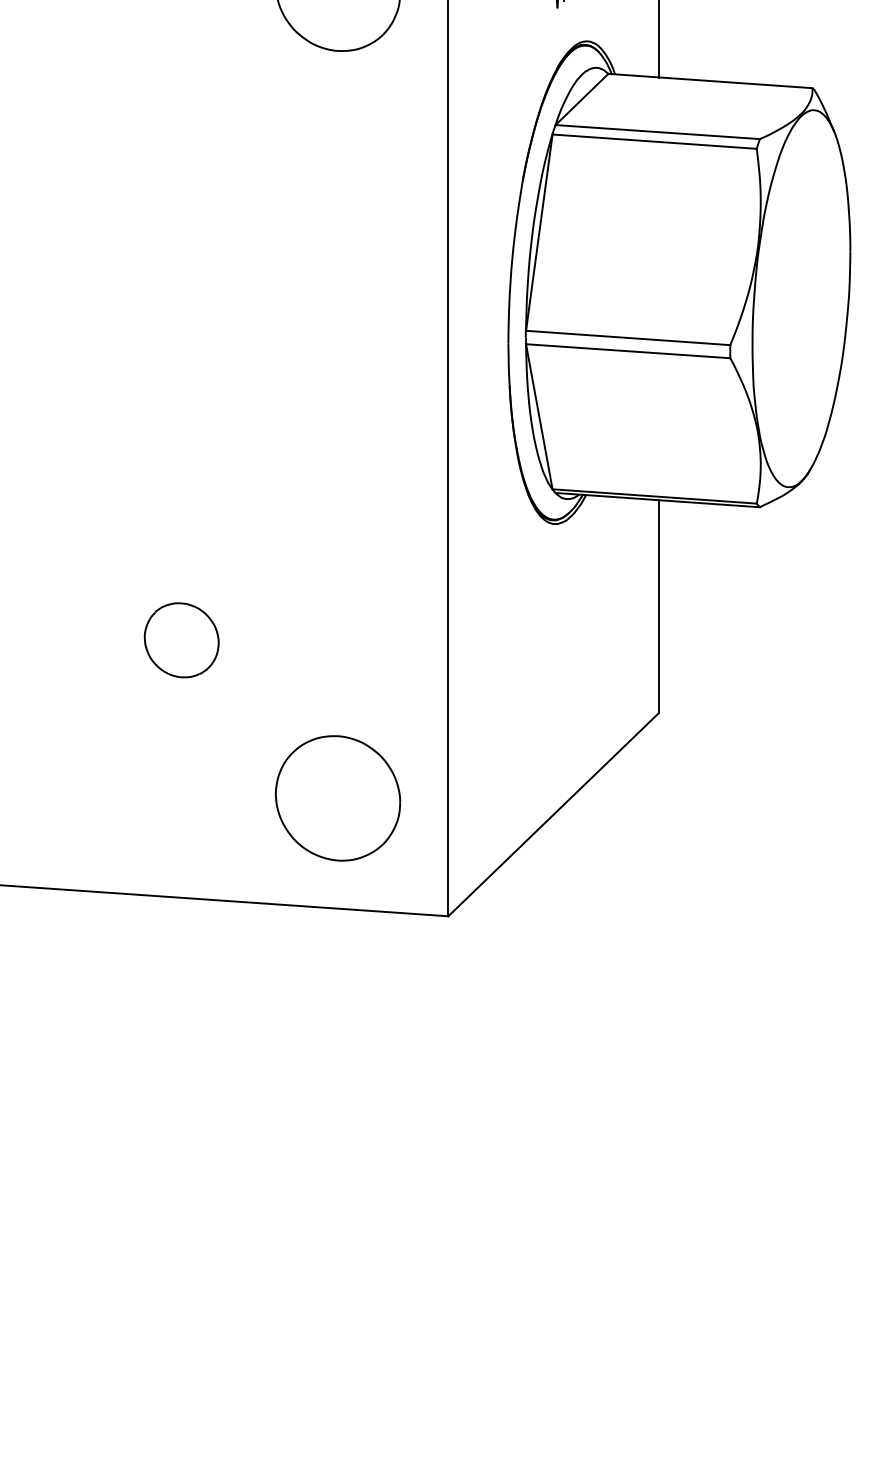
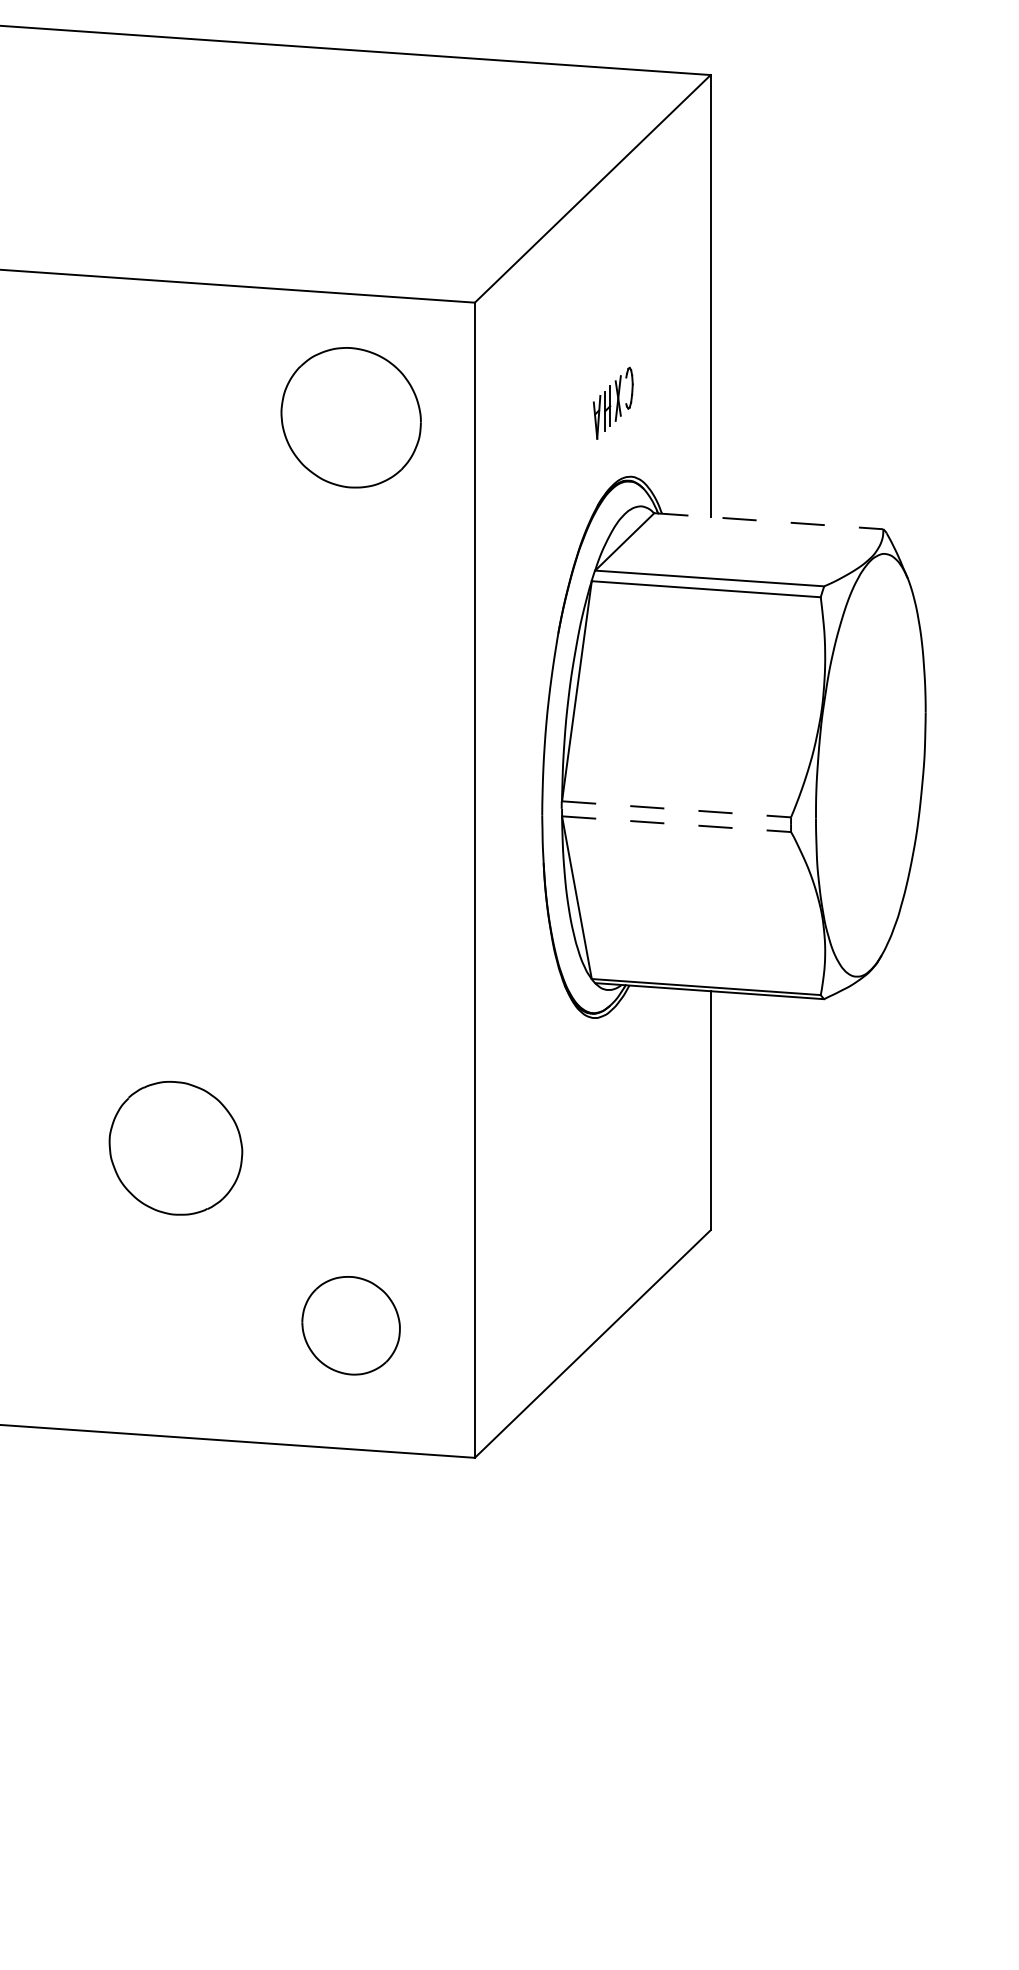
line: (710, 81) -> (768, 521), solid -> dashed
line: (628, 338) -> (676, 809), solid -> dashed
line: (628, 351) -> (676, 824), solid -> dashed
part: (181, 640) -> (175, 1148), size x1.6
part: (337, 798) -> (350, 1325), size x0.7

